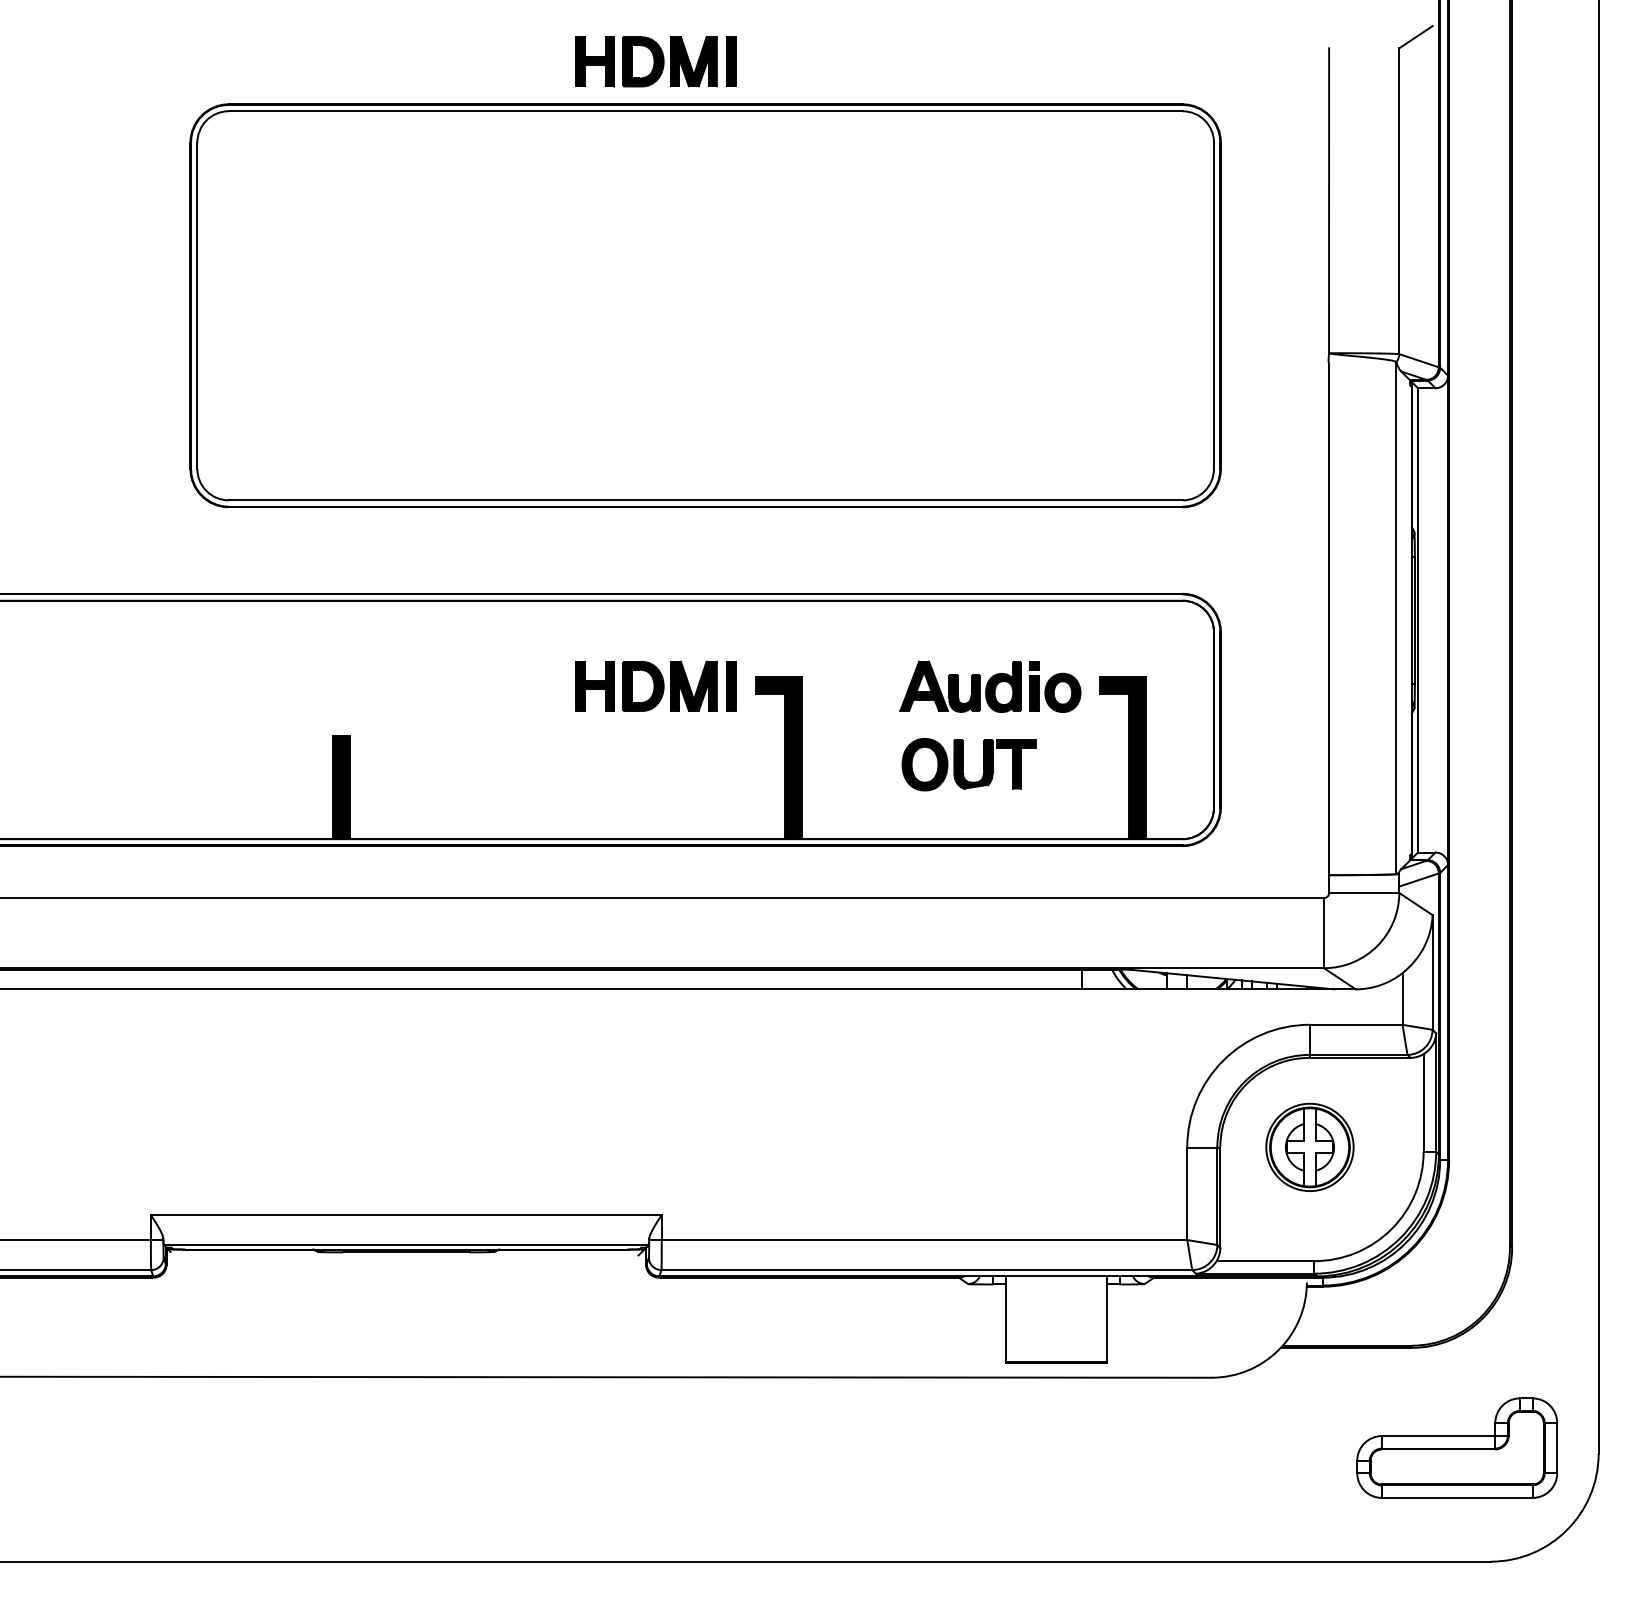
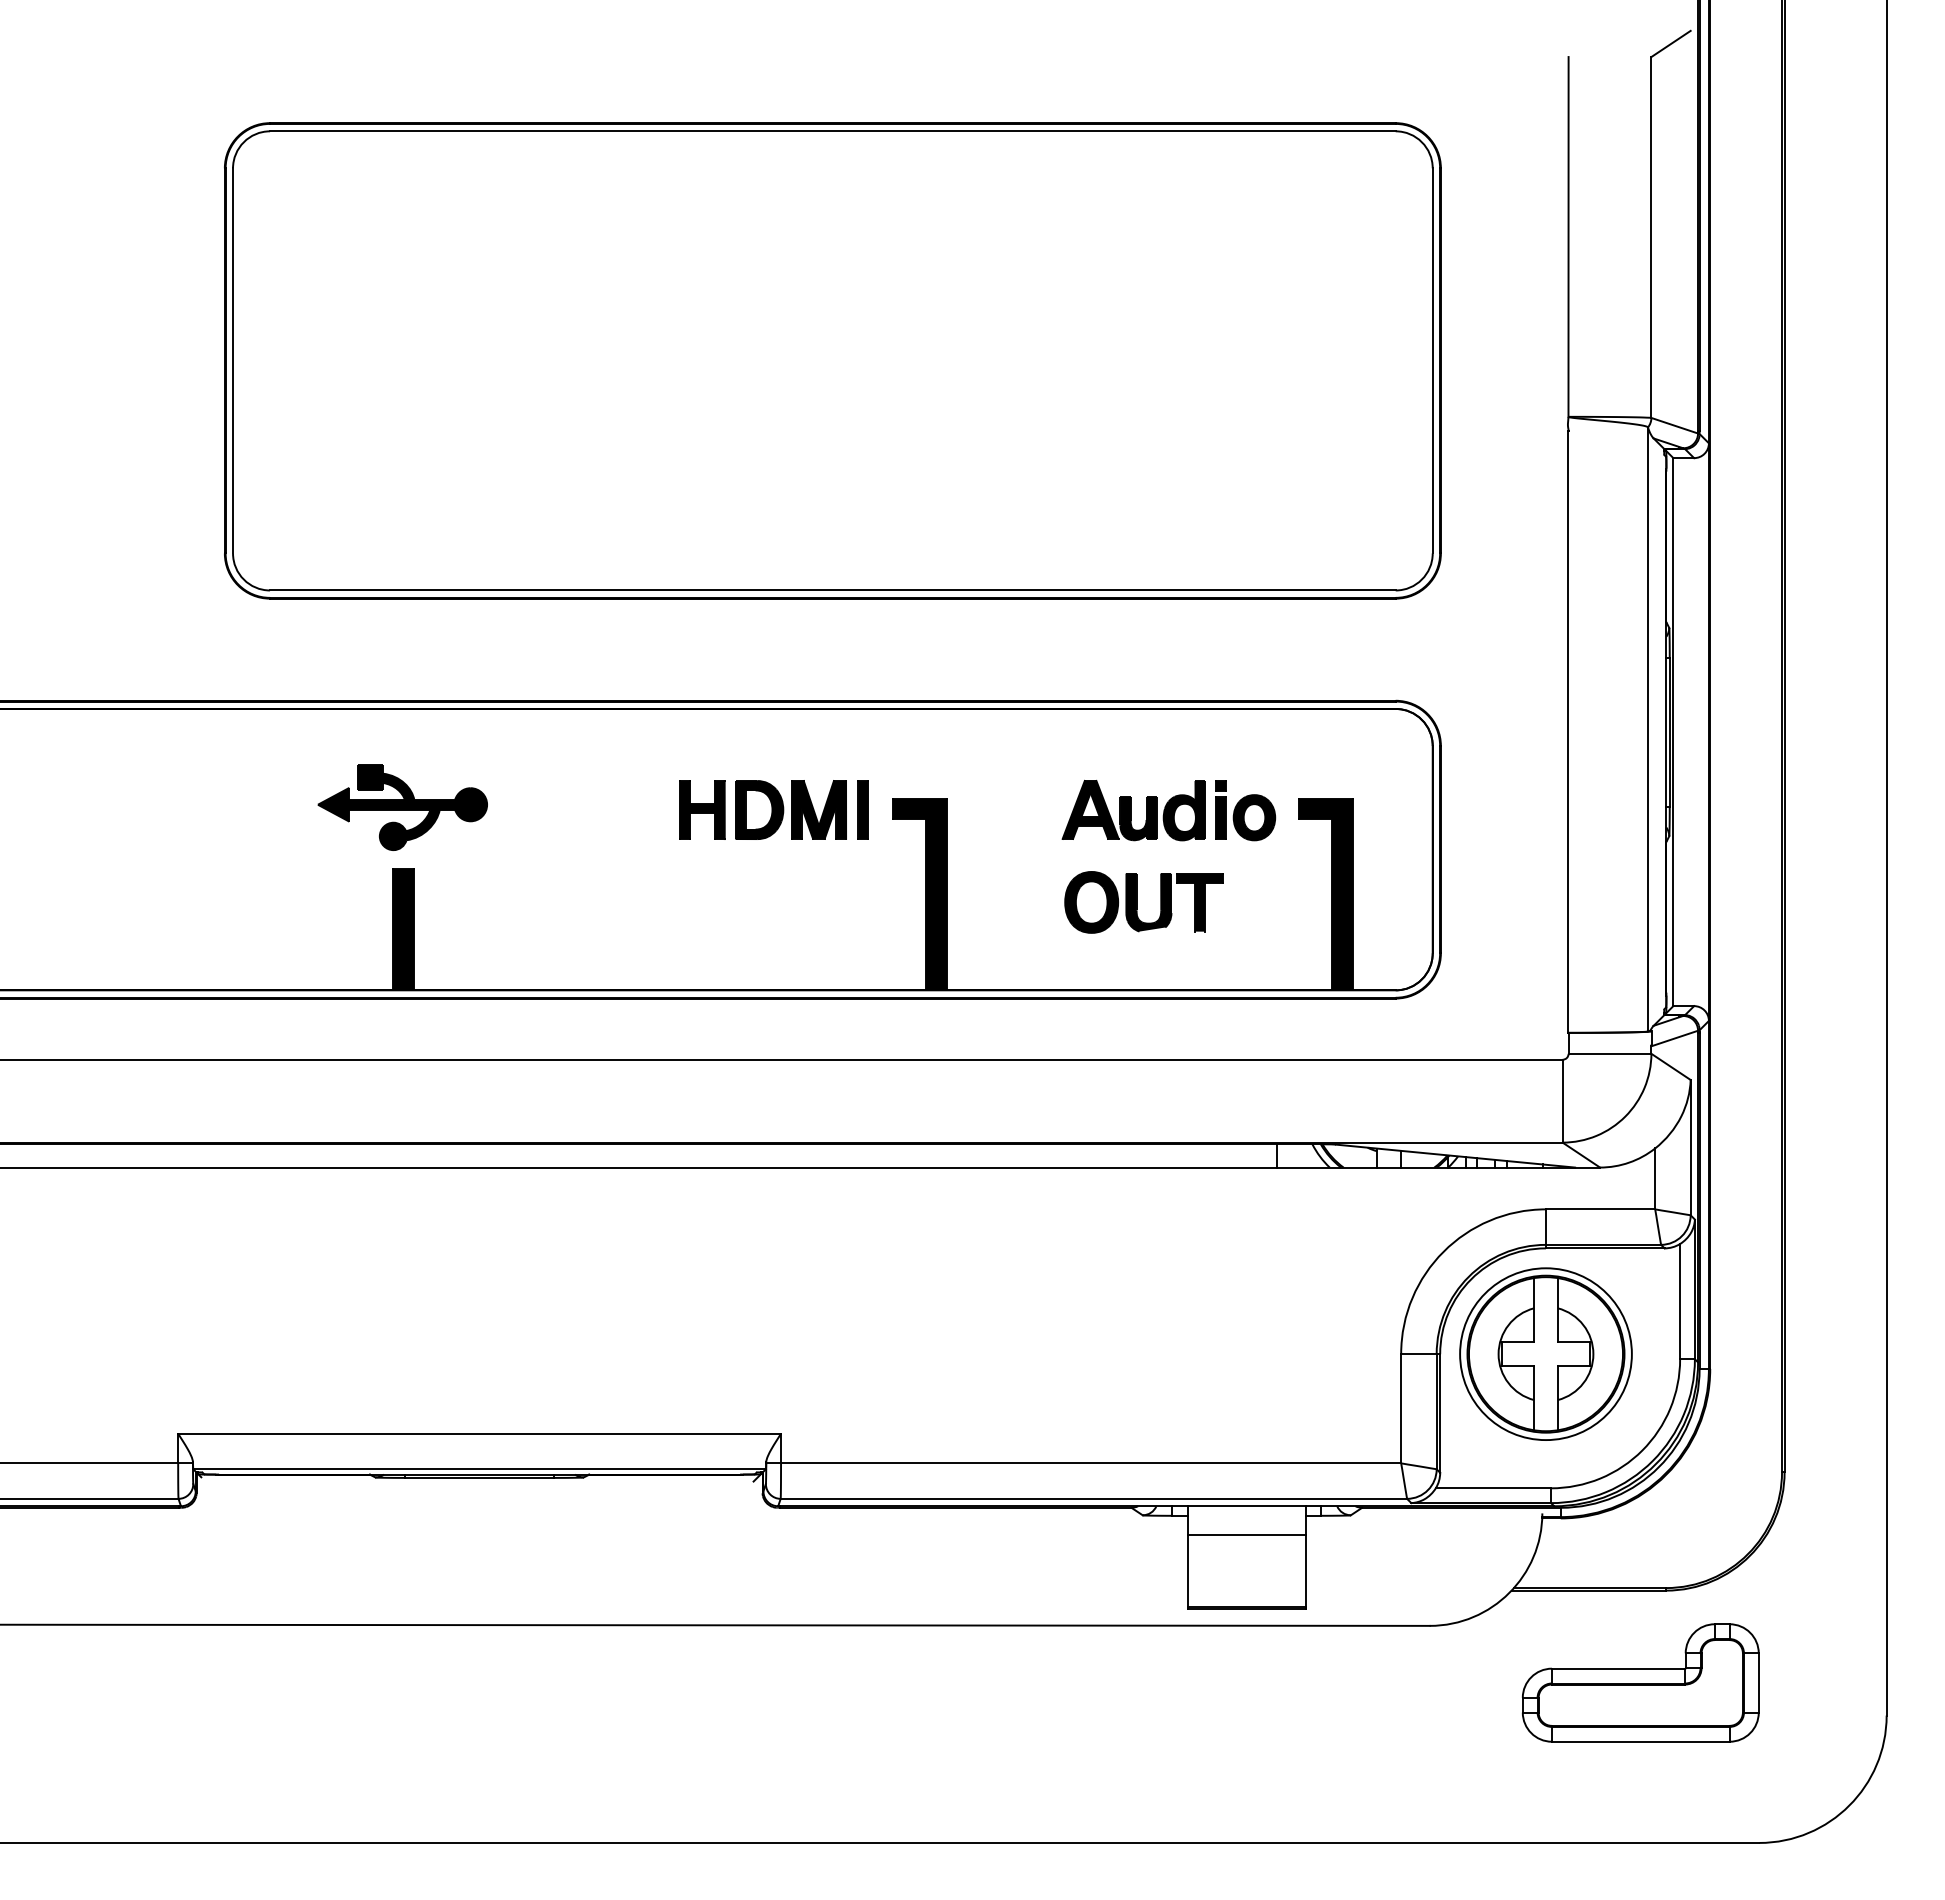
part: (655, 61) -> (773, 72), removed
part: (340, 684) -> (402, 807), added
part: (1309, 1146) -> (1545, 1353), size x1.67
line: (1056, 1301) -> (1246, 1535), added
part: (1457, 1447) -> (1640, 1682), moved

